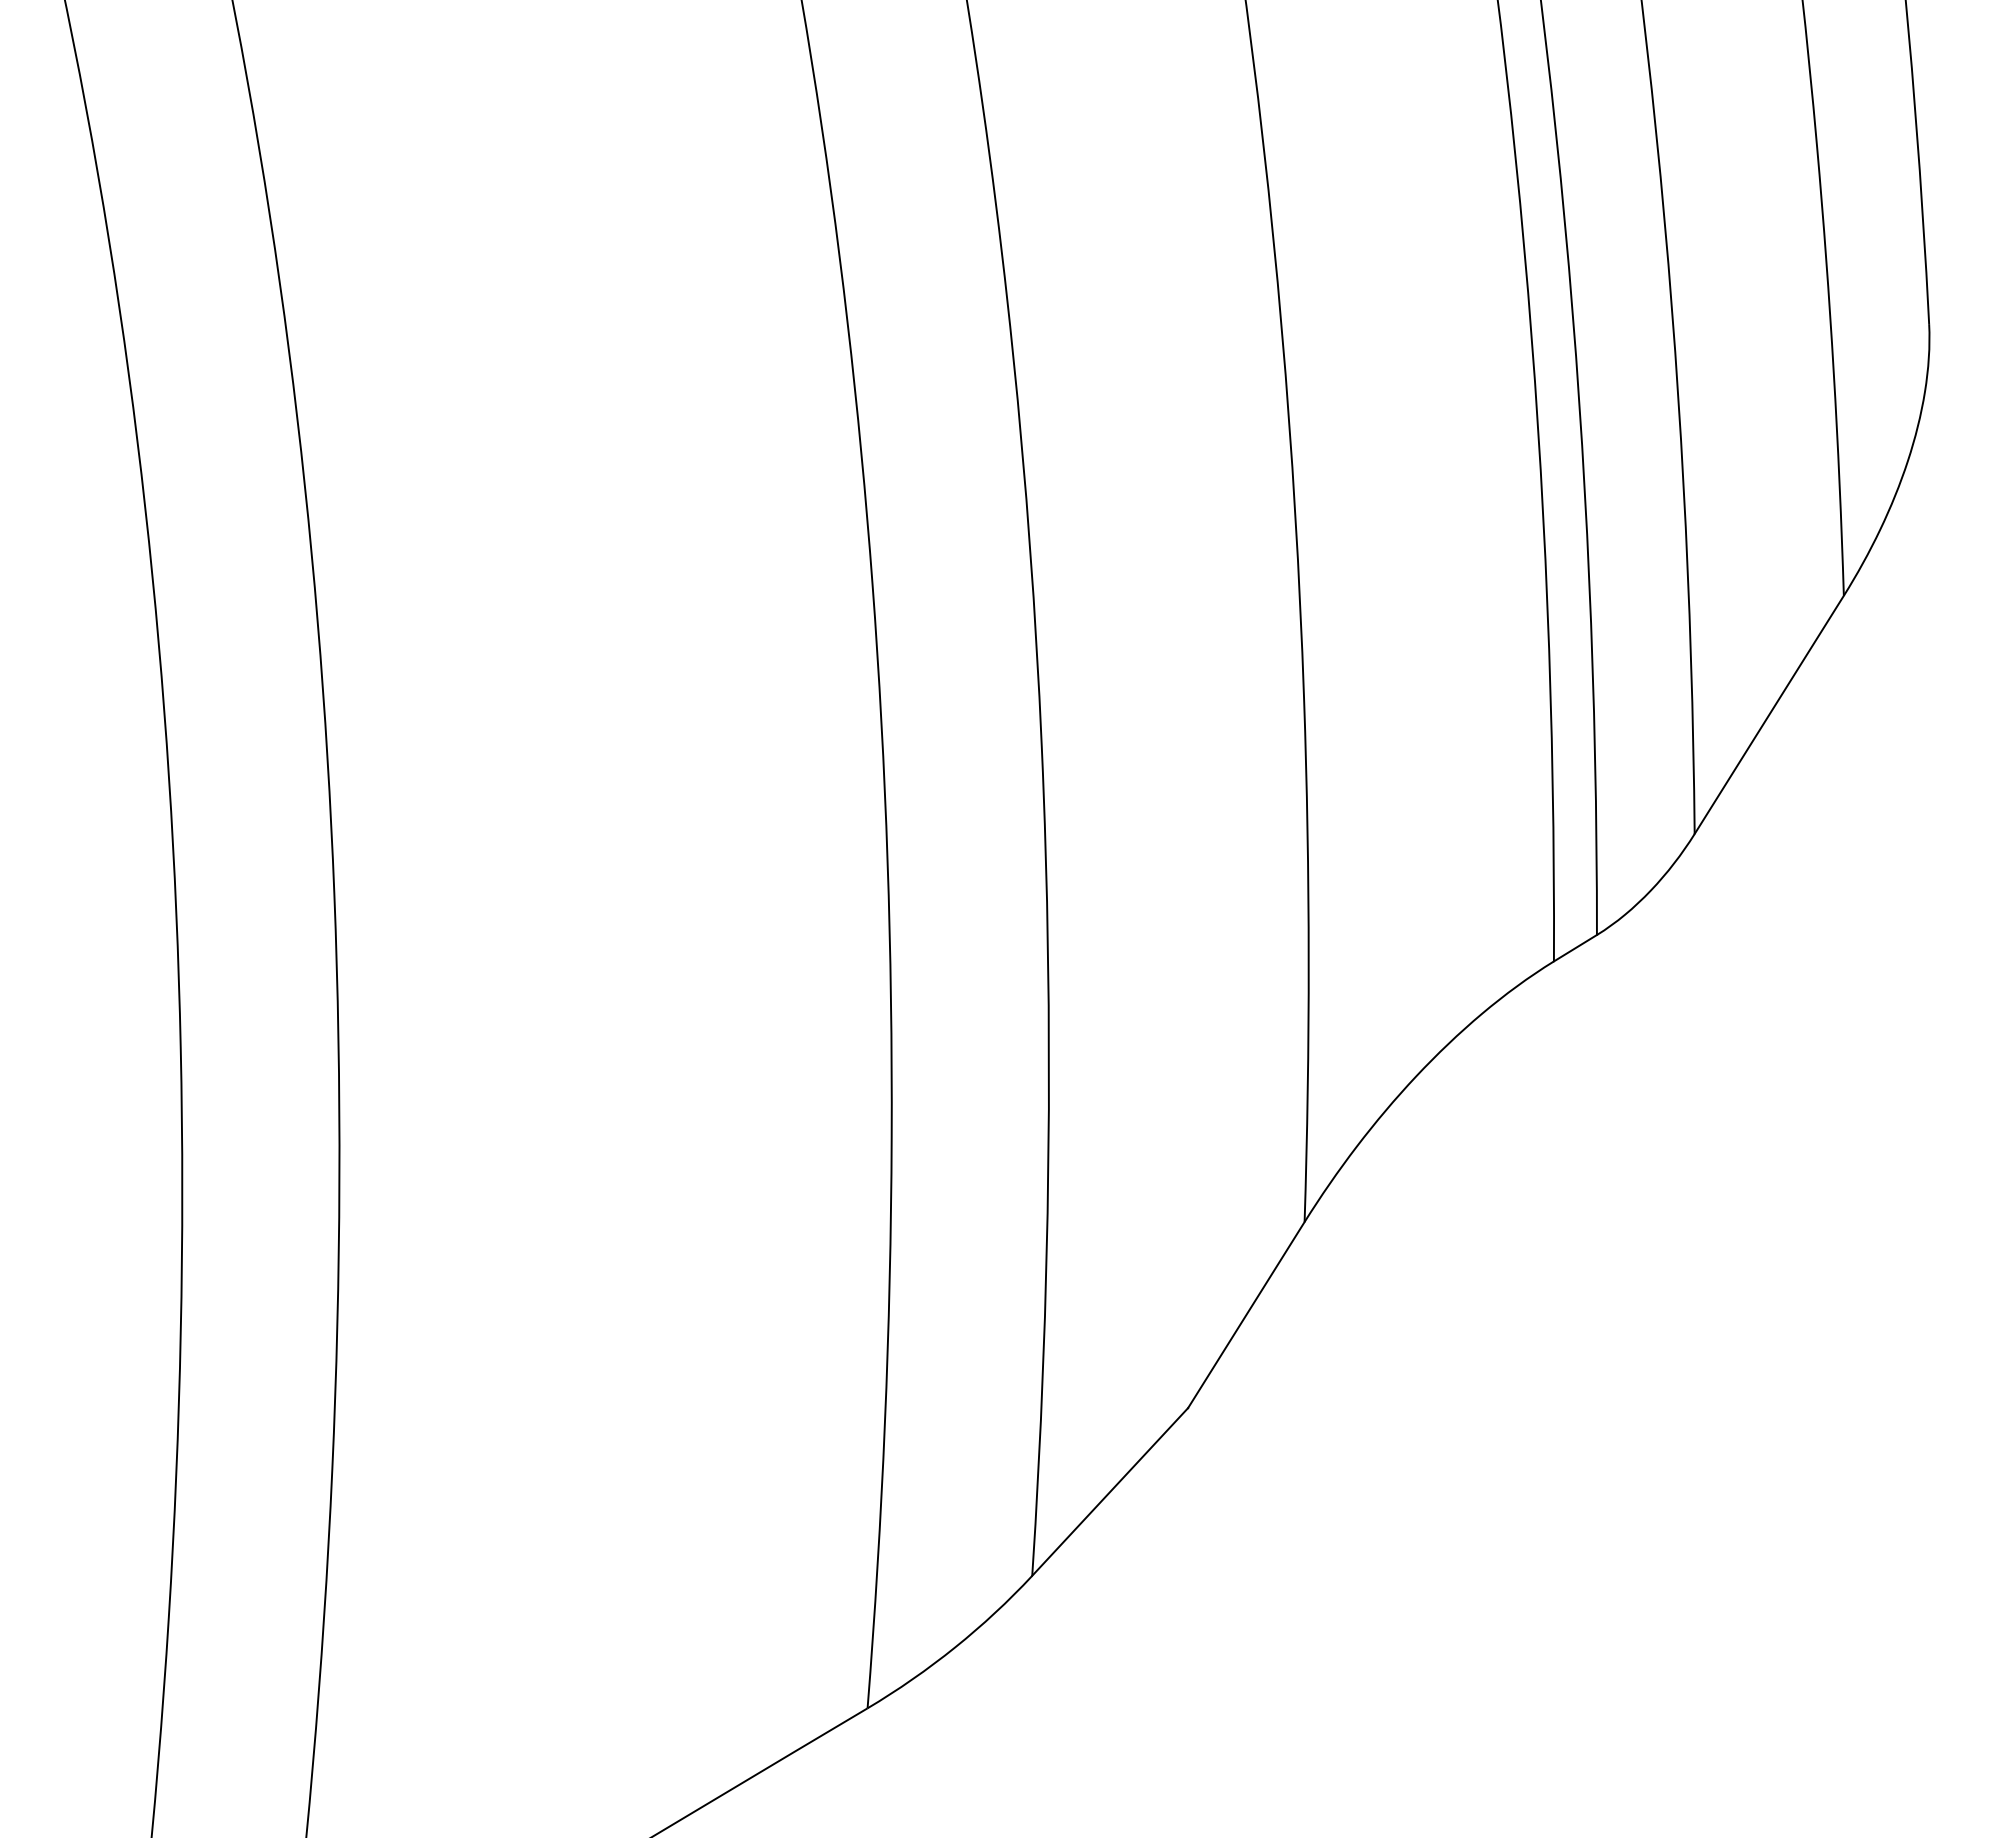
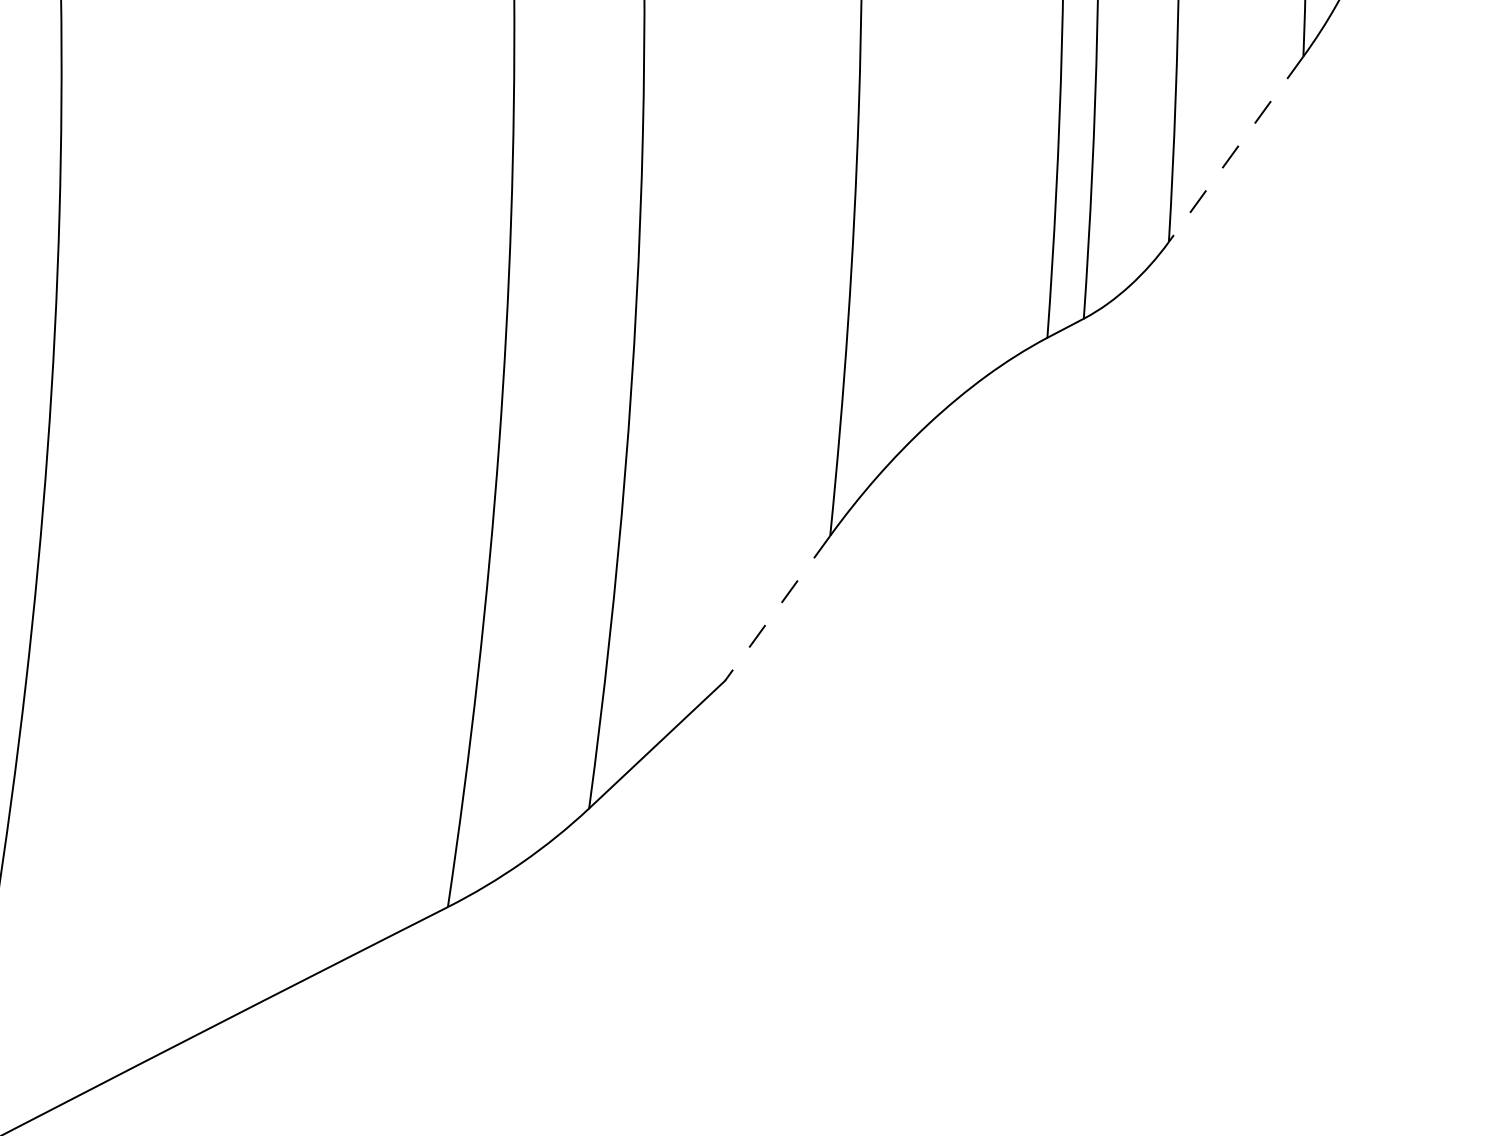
line: (1769, 714) -> (1236, 148), solid -> dashed
line: (1246, 1315) -> (777, 608), solid -> dashed

